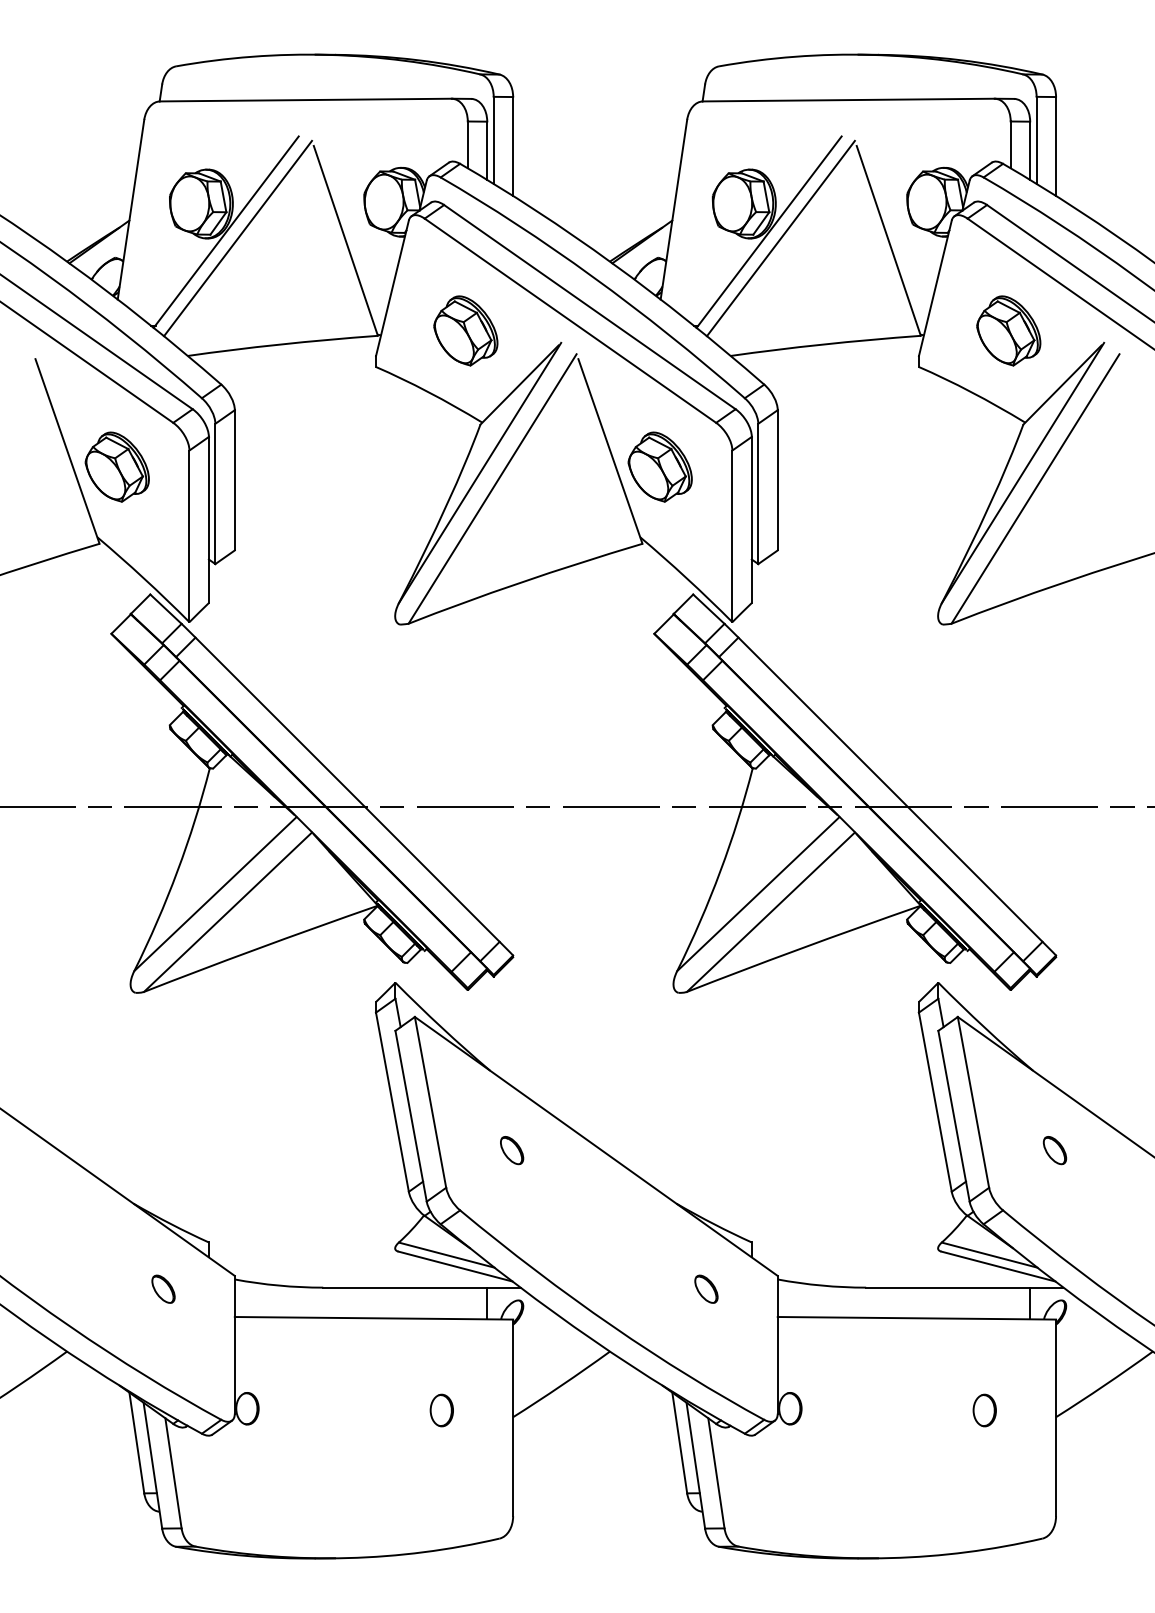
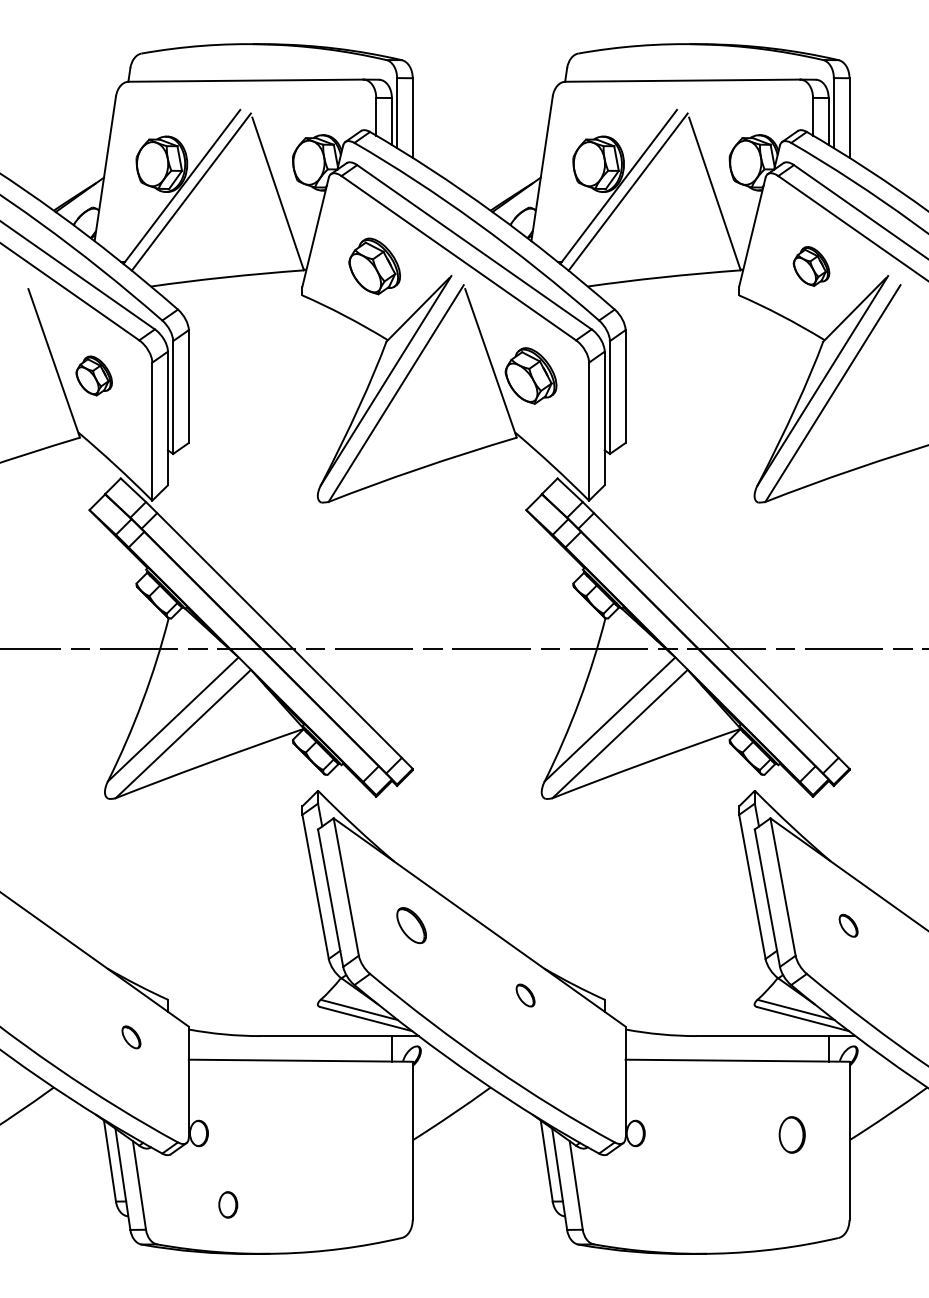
part: (1008, 330) -> (811, 266), size x0.7
part: (116, 466) -> (93, 375), size x0.7
part: (512, 1150) -> (412, 925), size x1.6
part: (706, 1288) -> (525, 994), moved
part: (441, 1410) -> (227, 1204), moved
part: (984, 1410) -> (791, 1134), size x1.4

